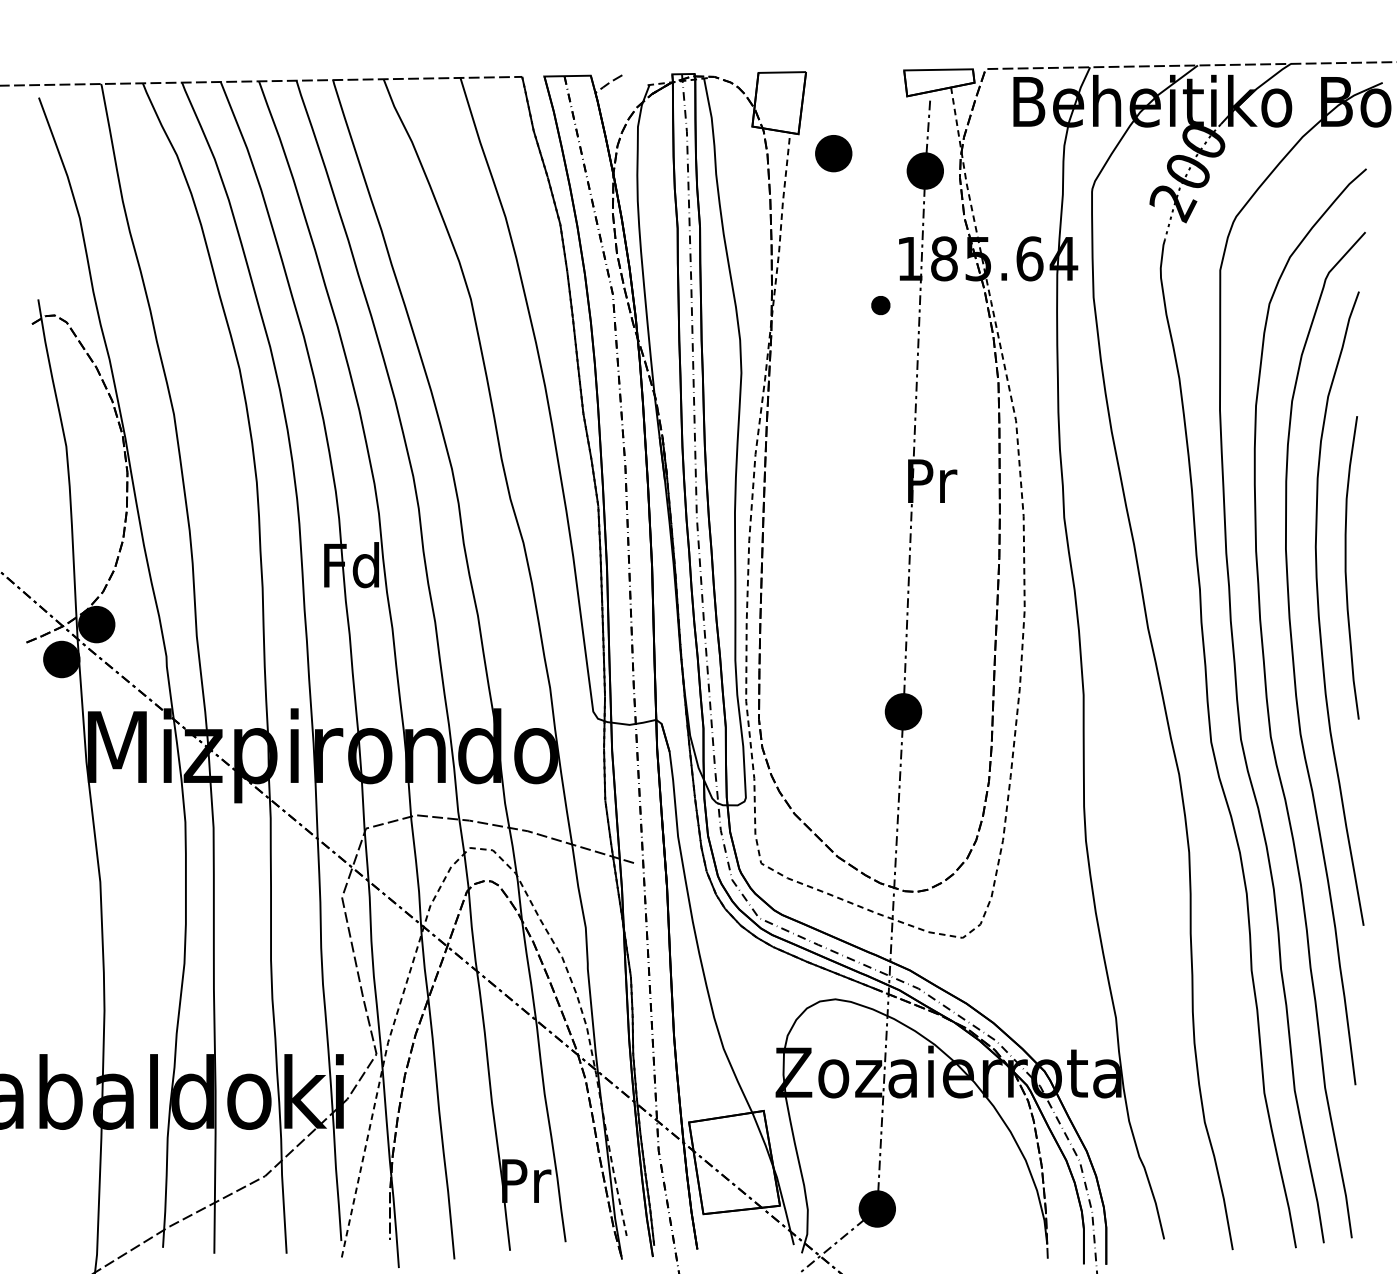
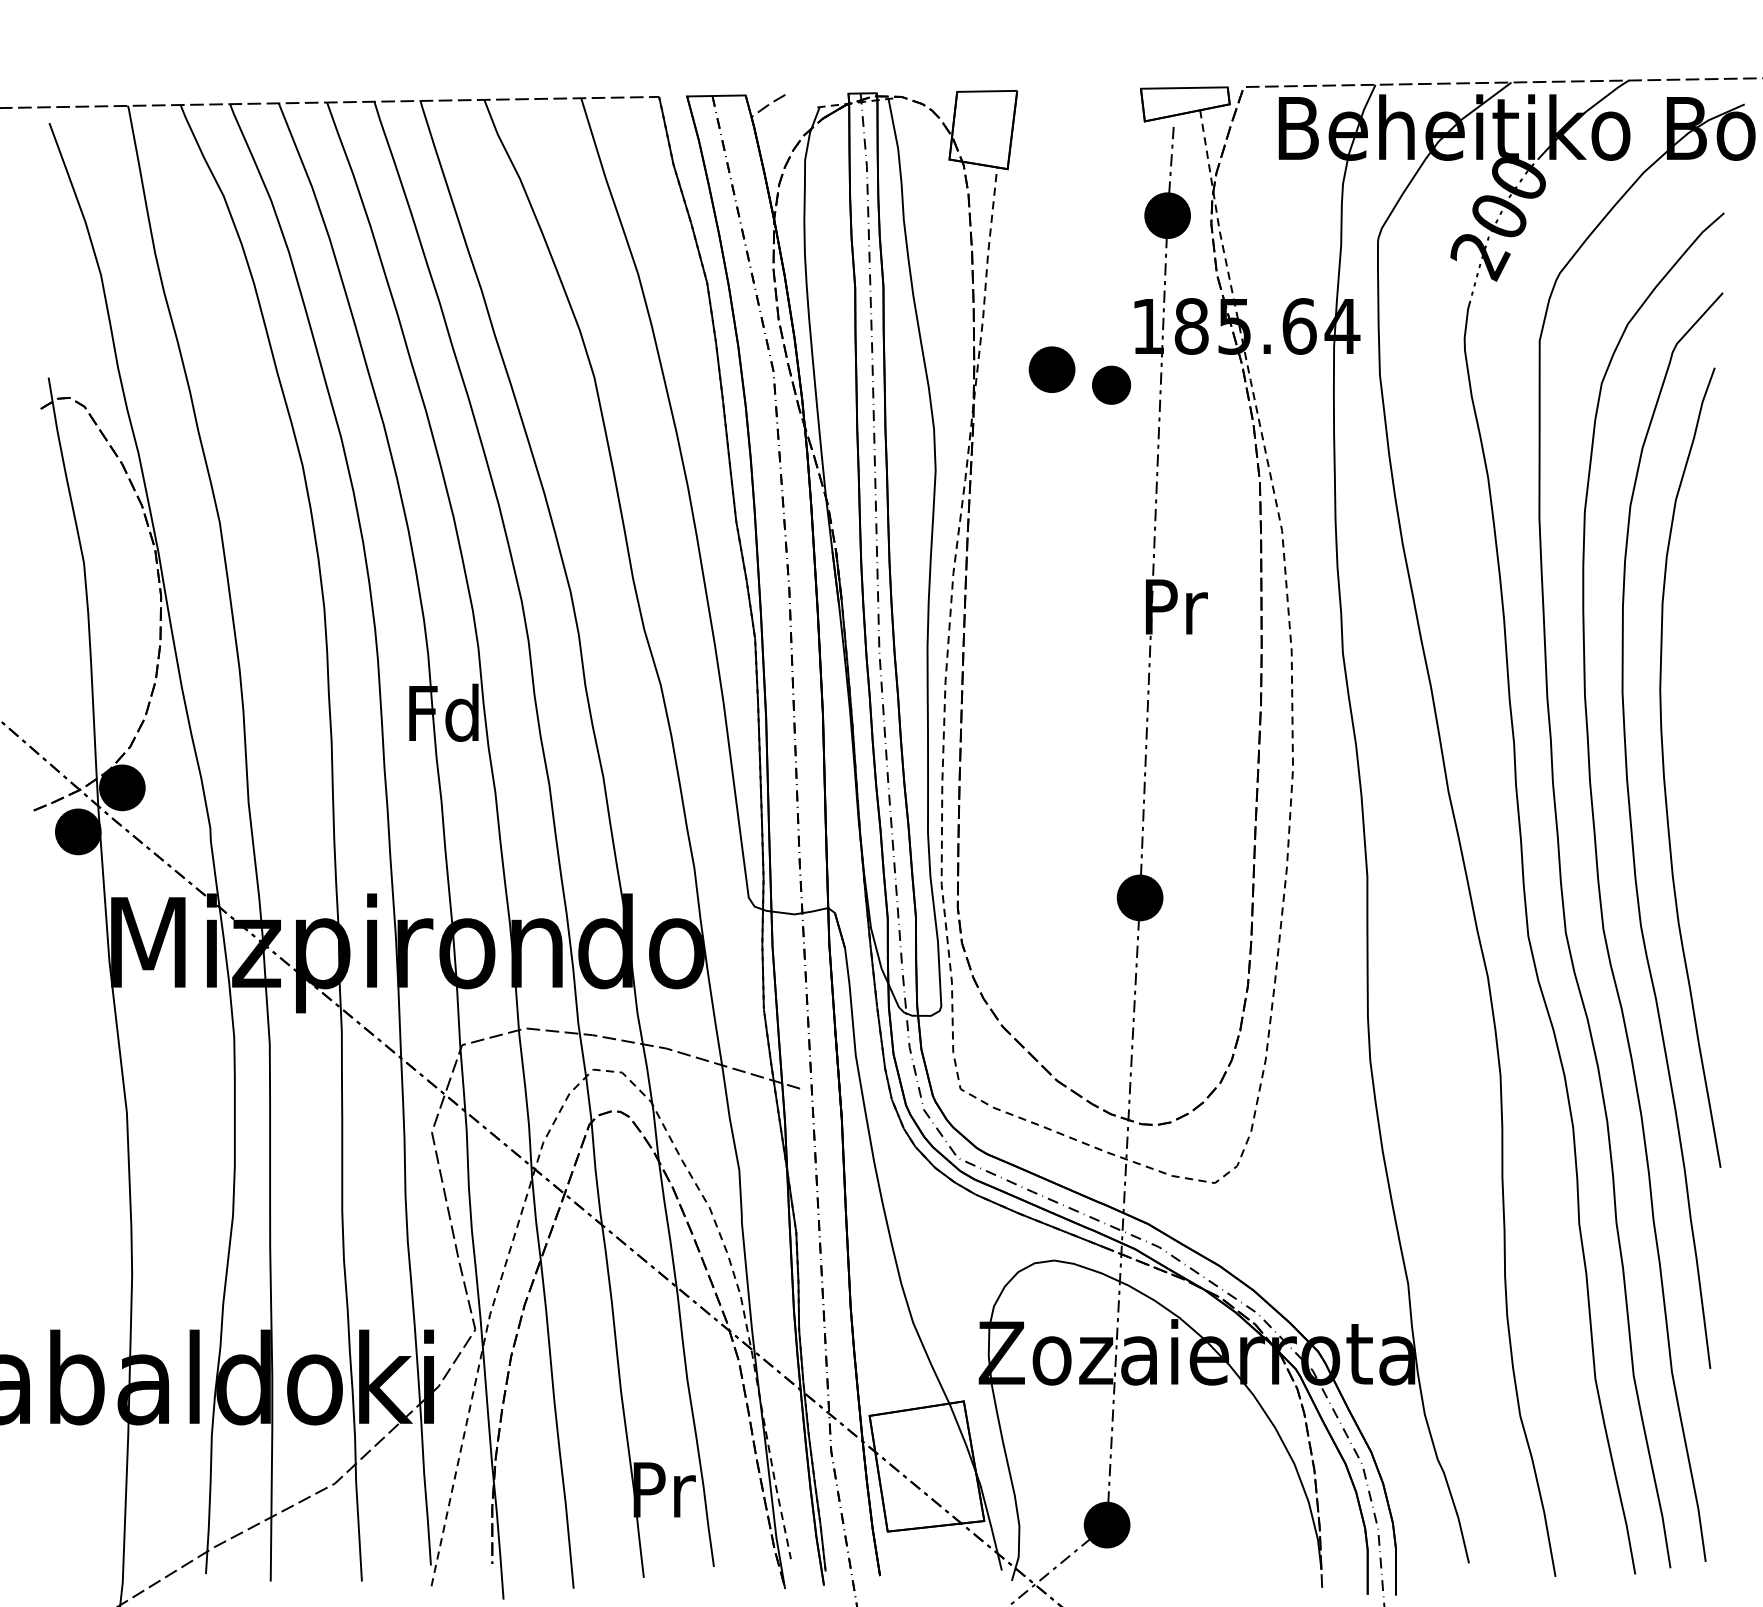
part: (833, 153) -> (1051, 369), moved
part: (880, 305) -> (1111, 385), size x1.6
curve: (1346, 567) -> (1698, 715), removed

